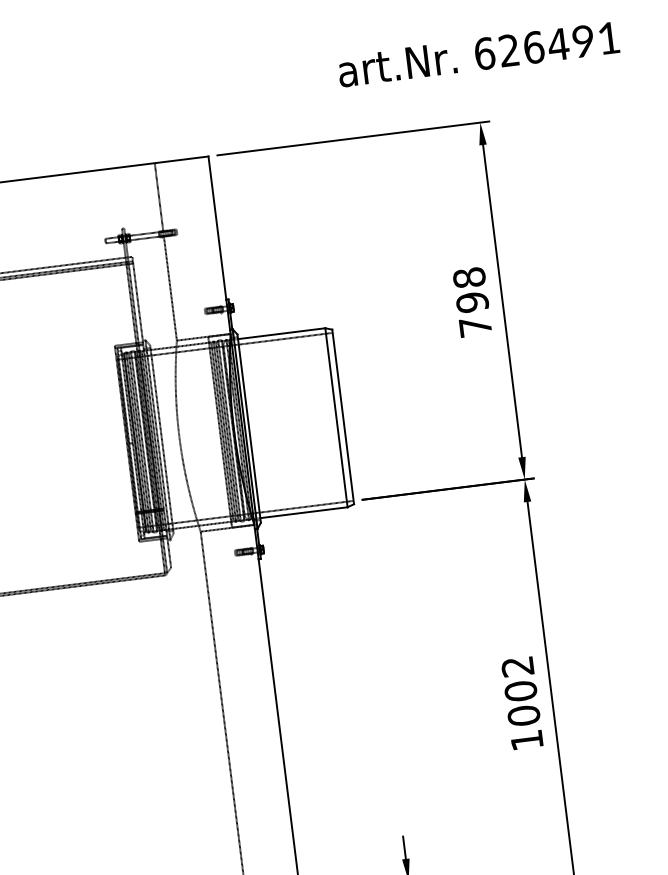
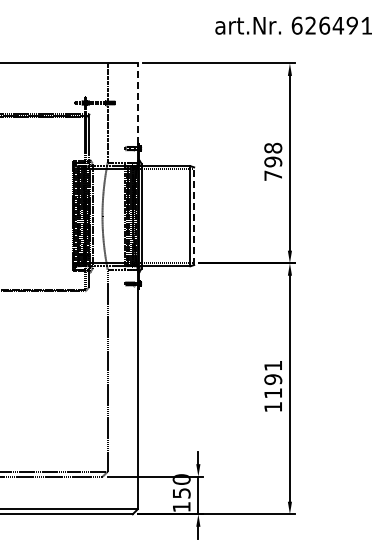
line: (216, 228) -> (137, 103), solid -> dashed
line: (343, 417) -> (194, 216), solid -> dashed
text: (521, 690) -> (273, 379), 1002 -> 1191

